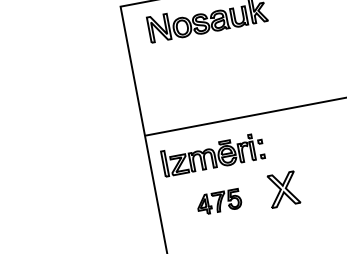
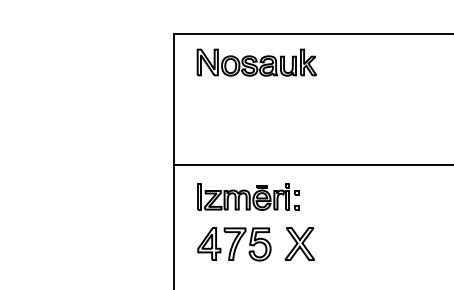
part: (213, 154) -> (248, 196), moved
part: (219, 202) -> (234, 244), size x1.67

